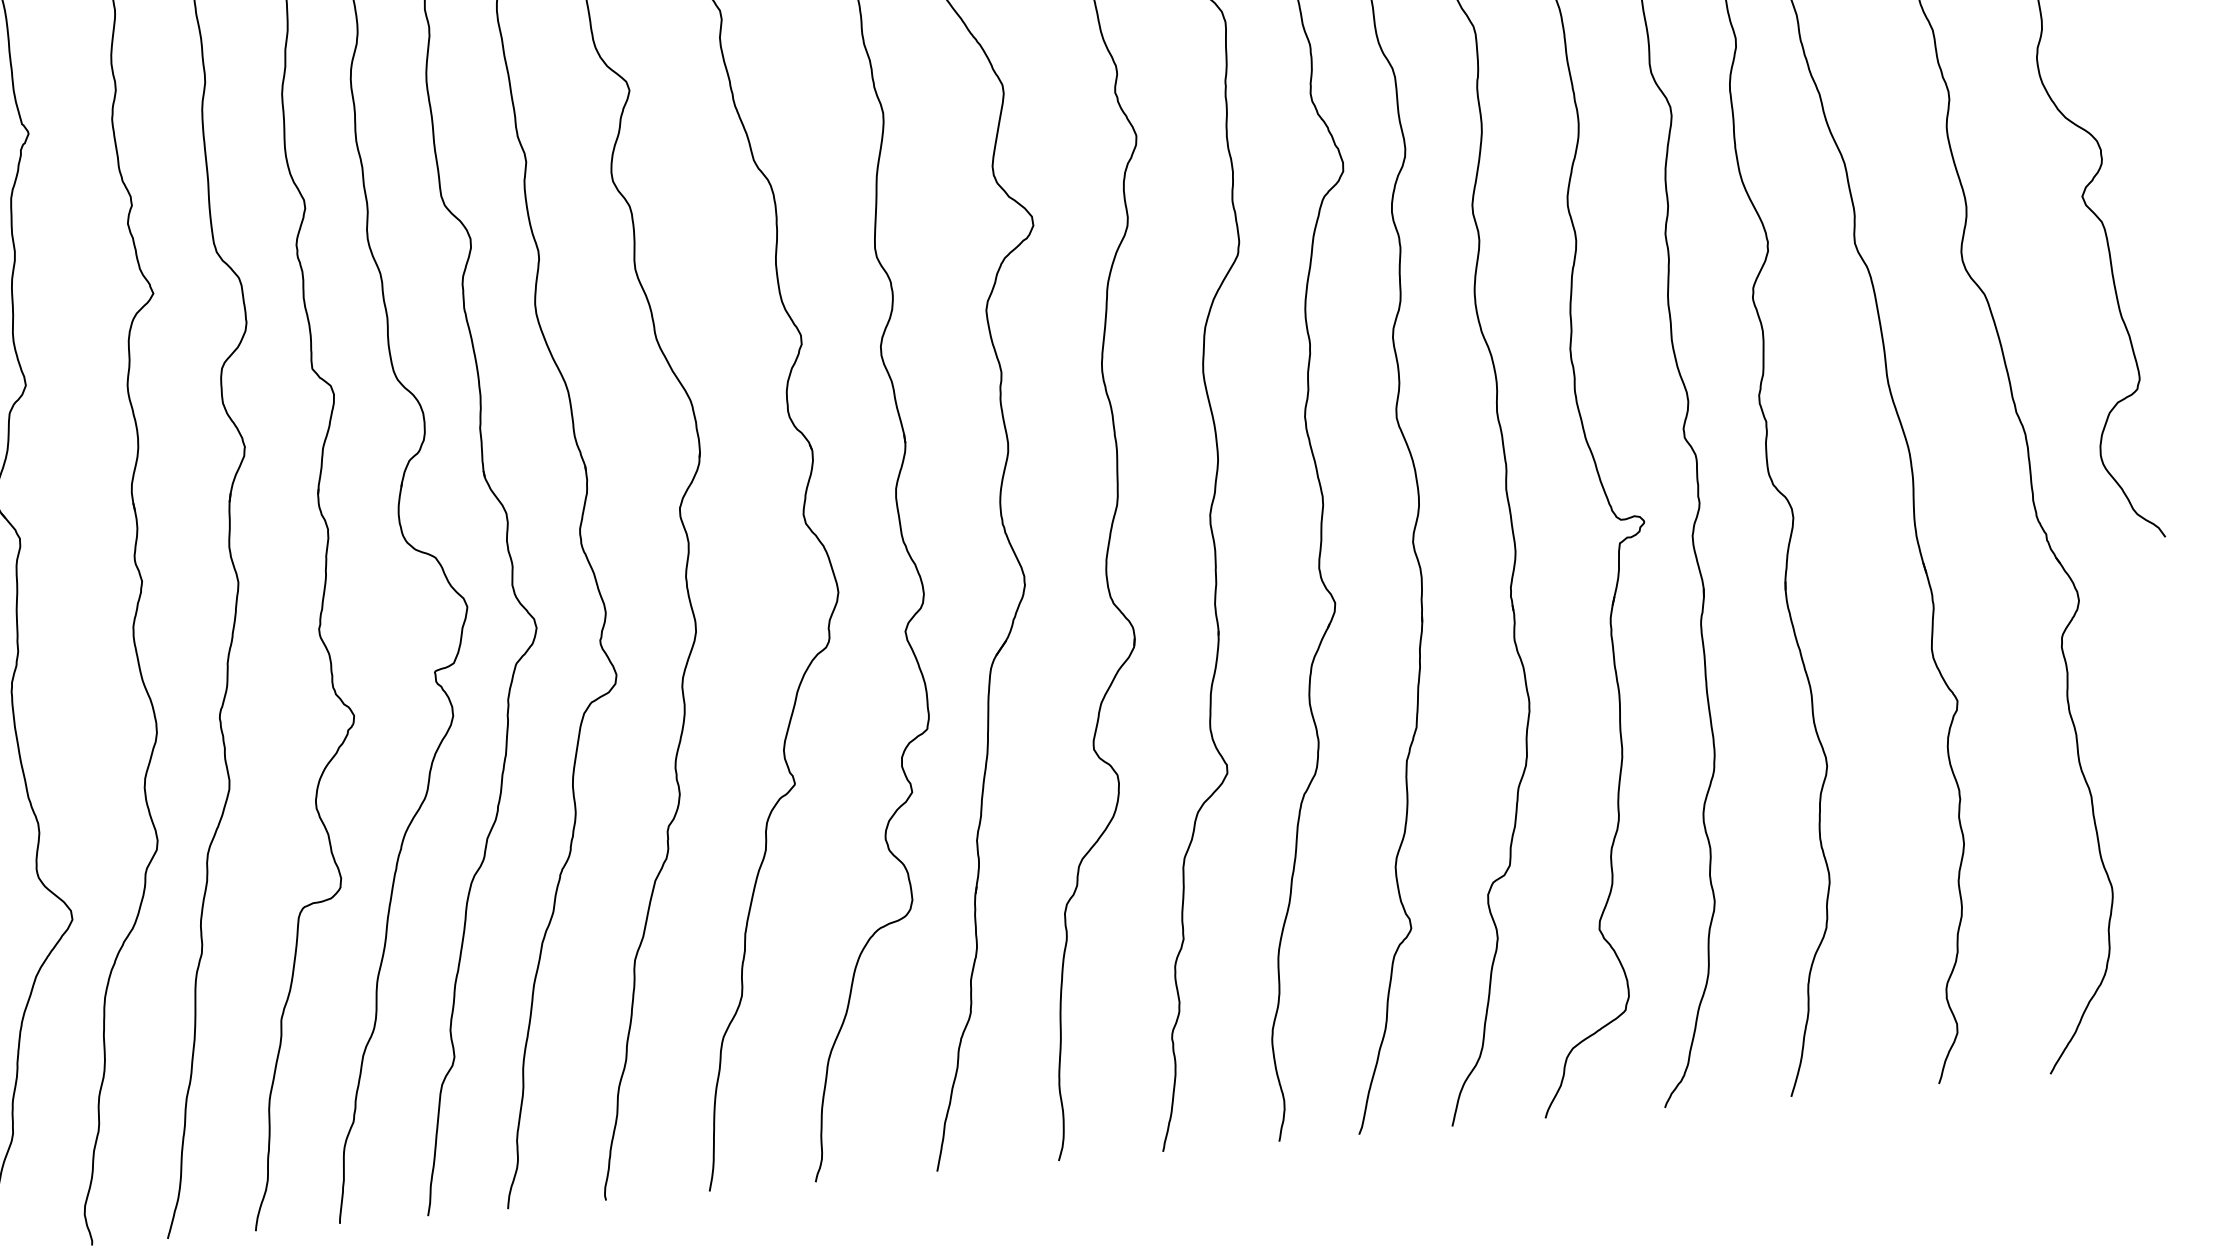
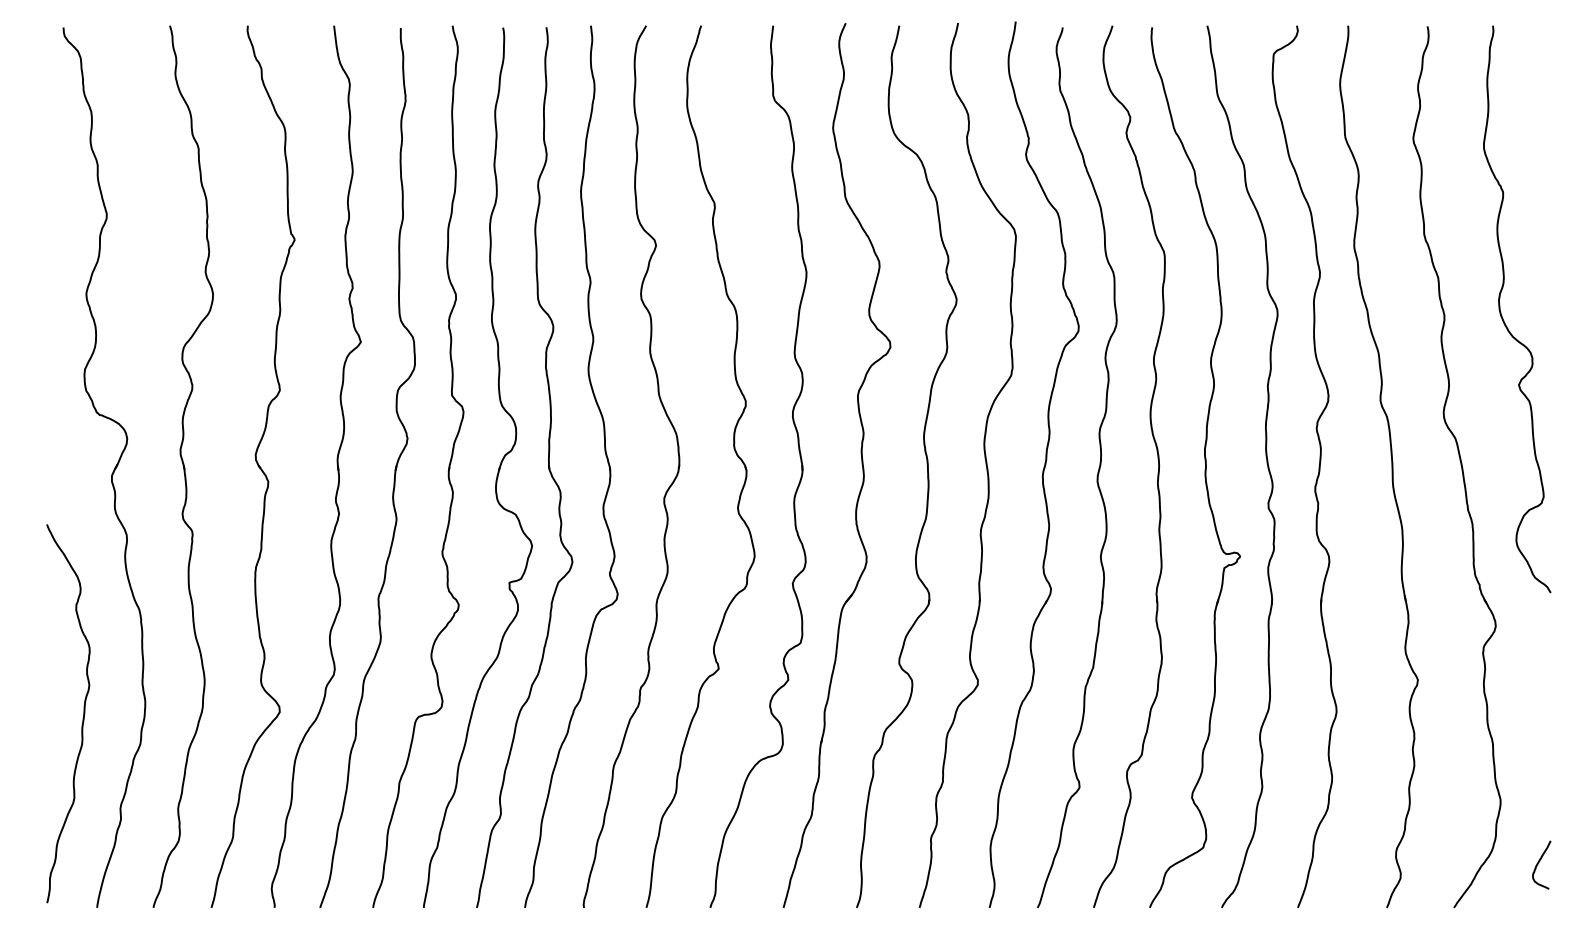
curve: (2185, 986) -> (1539, 862), added

